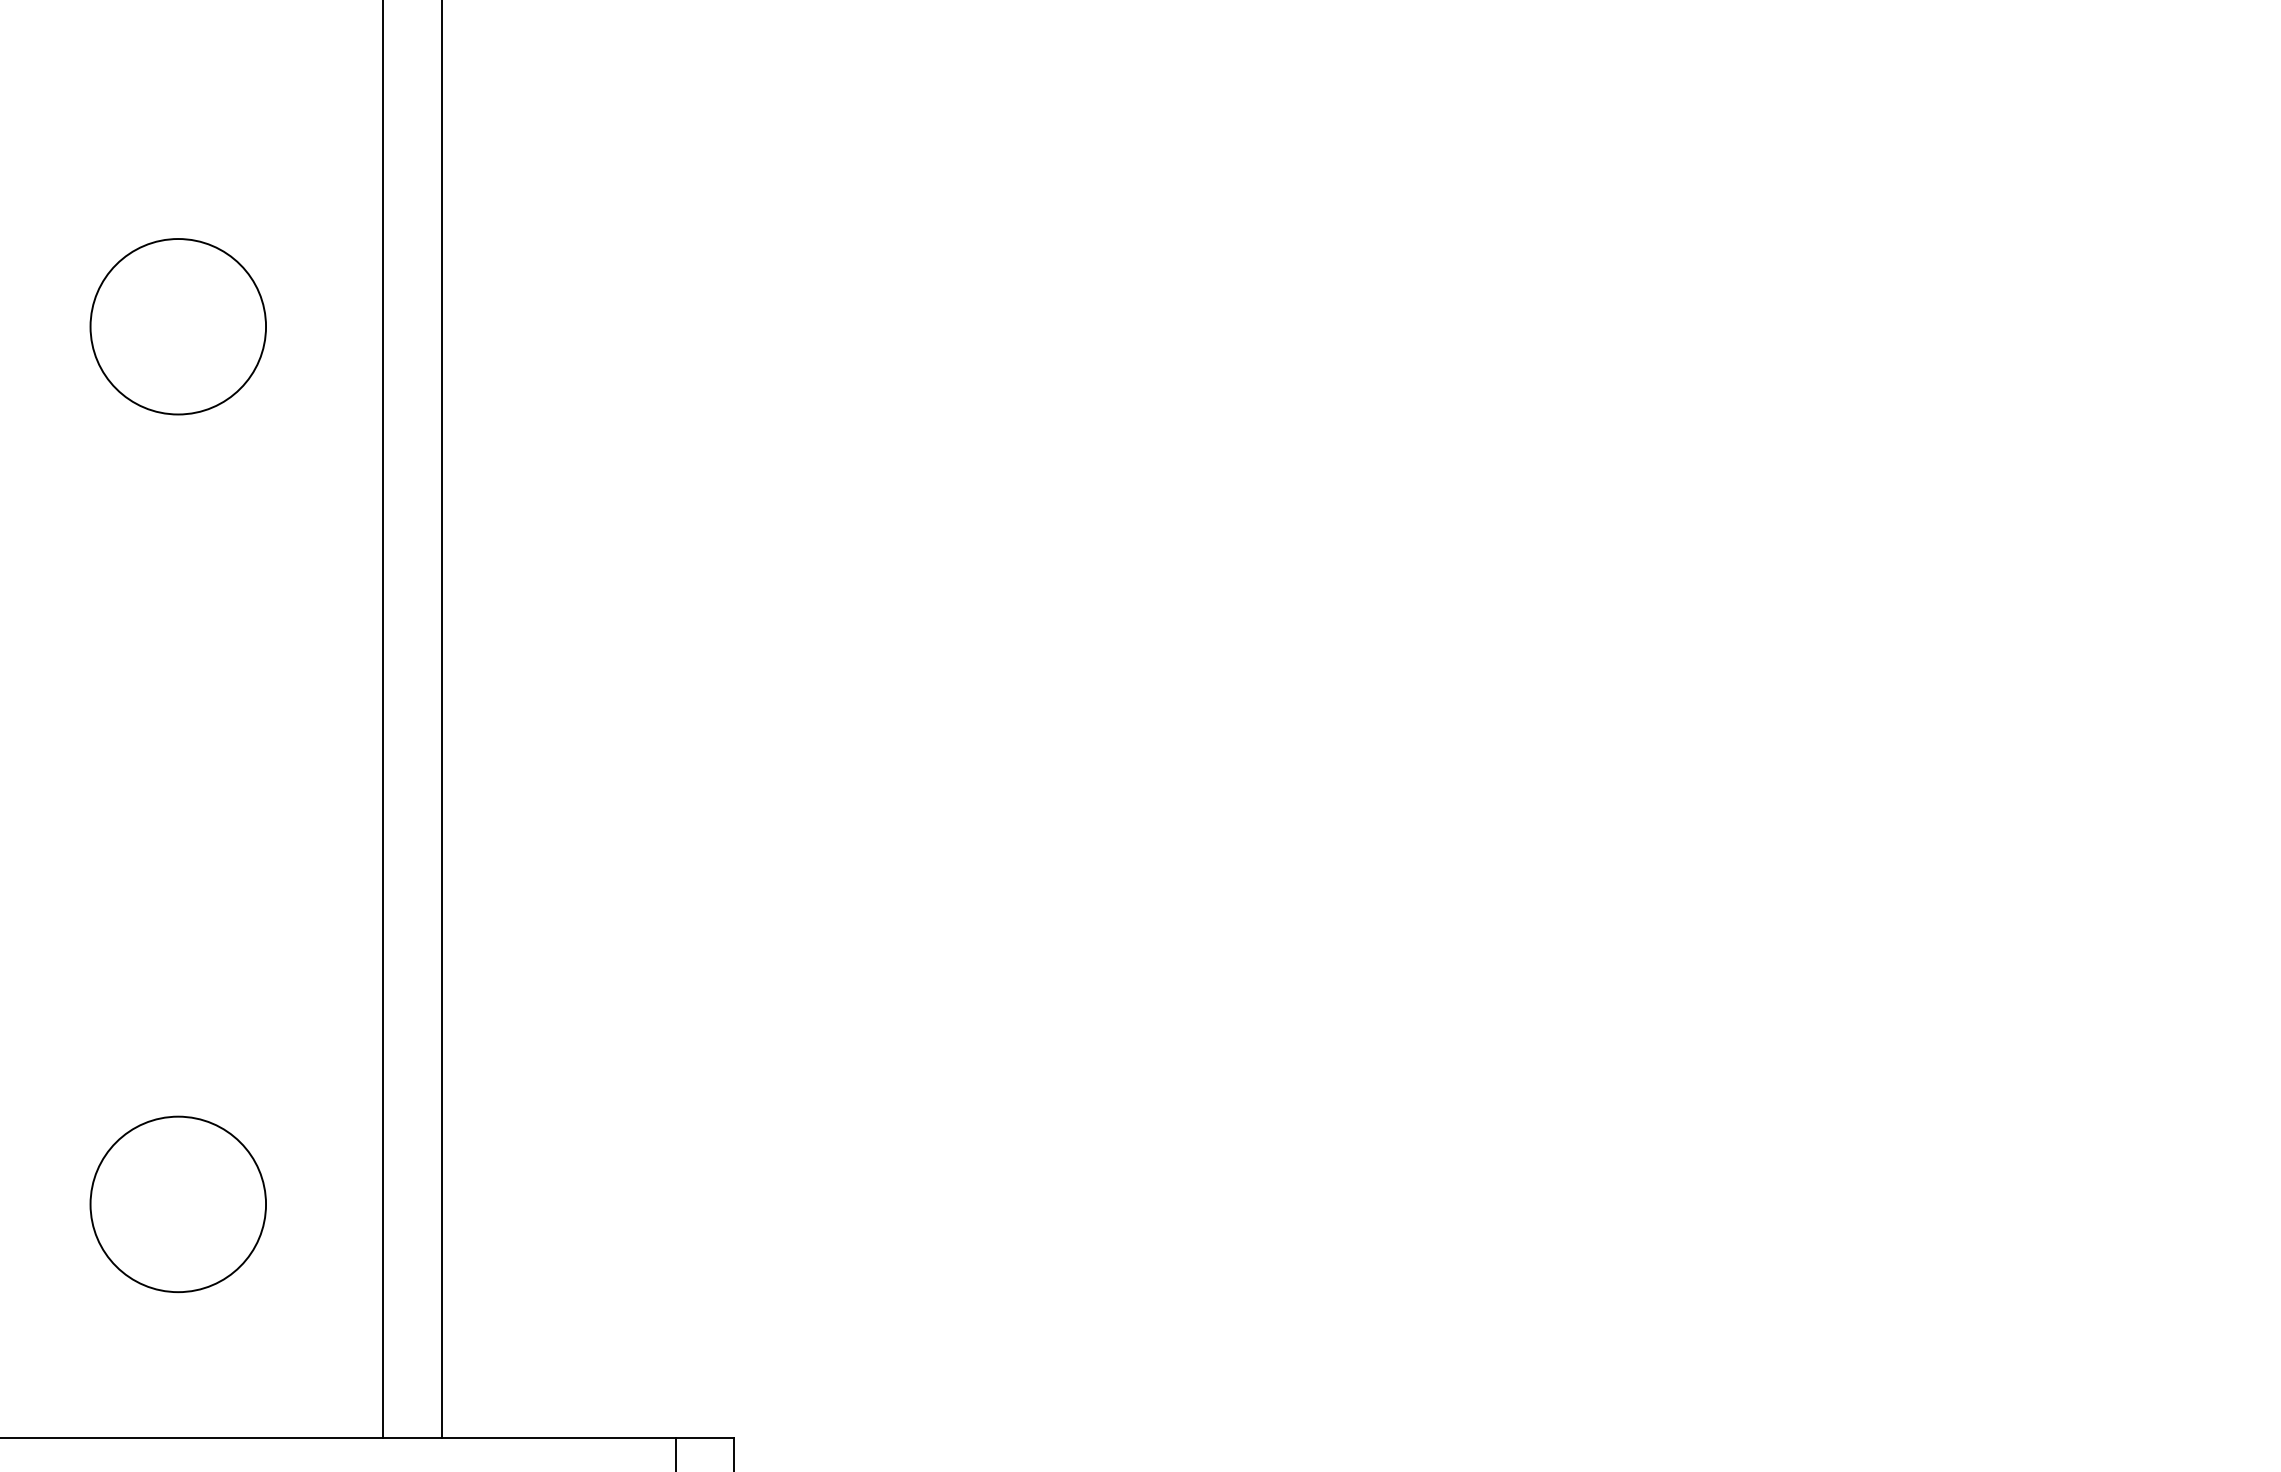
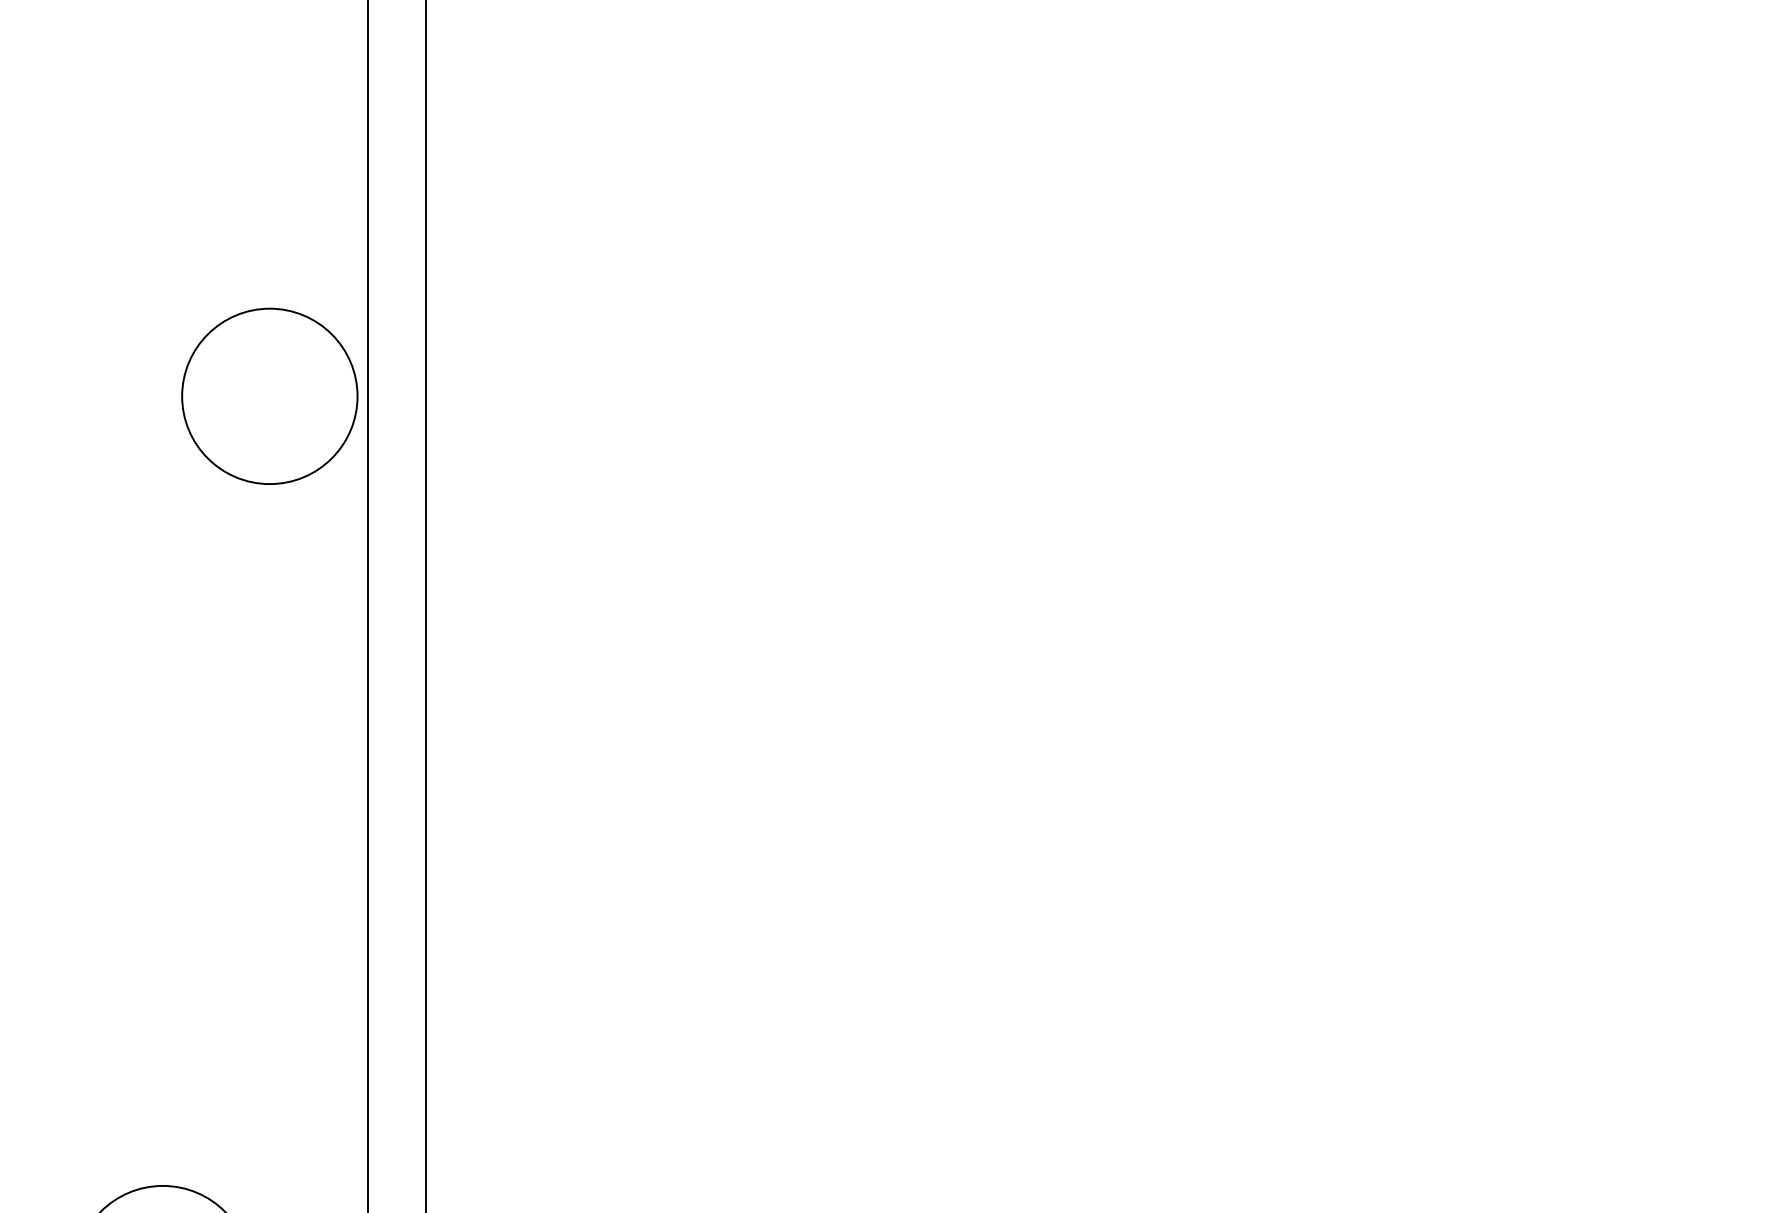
circle: (177, 326) -> (269, 396), moved

